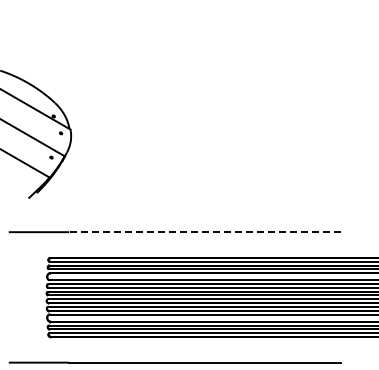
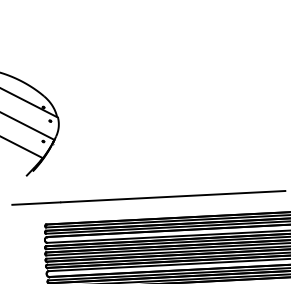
line: (204, 232) -> (172, 196), dashed -> solid

